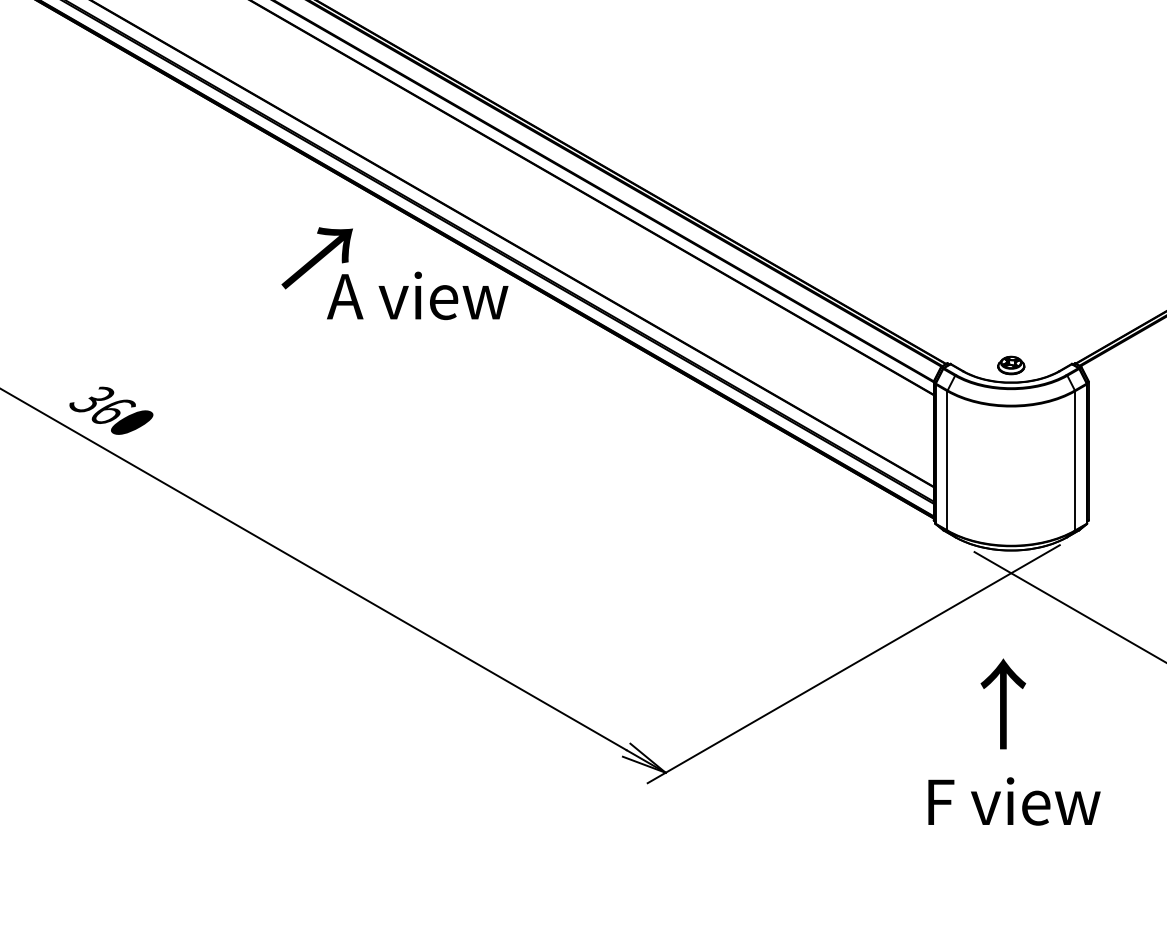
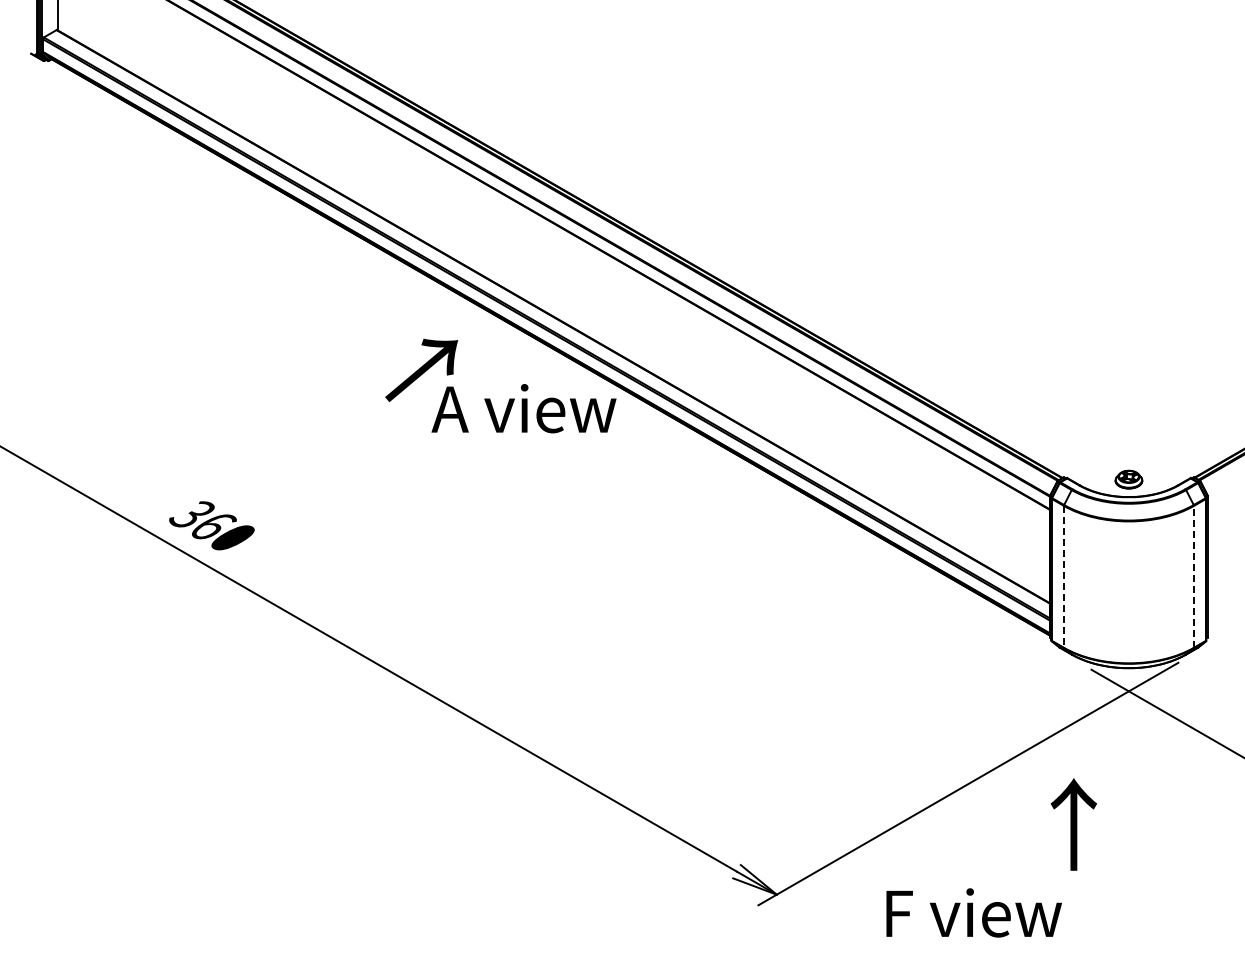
line: (947, 460) -> (1063, 576), solid -> dashed
line: (1074, 460) -> (1193, 576), solid -> dashed
text: (1002, 703) -> (1073, 824), moved
text: (1013, 801) -> (973, 912), moved

